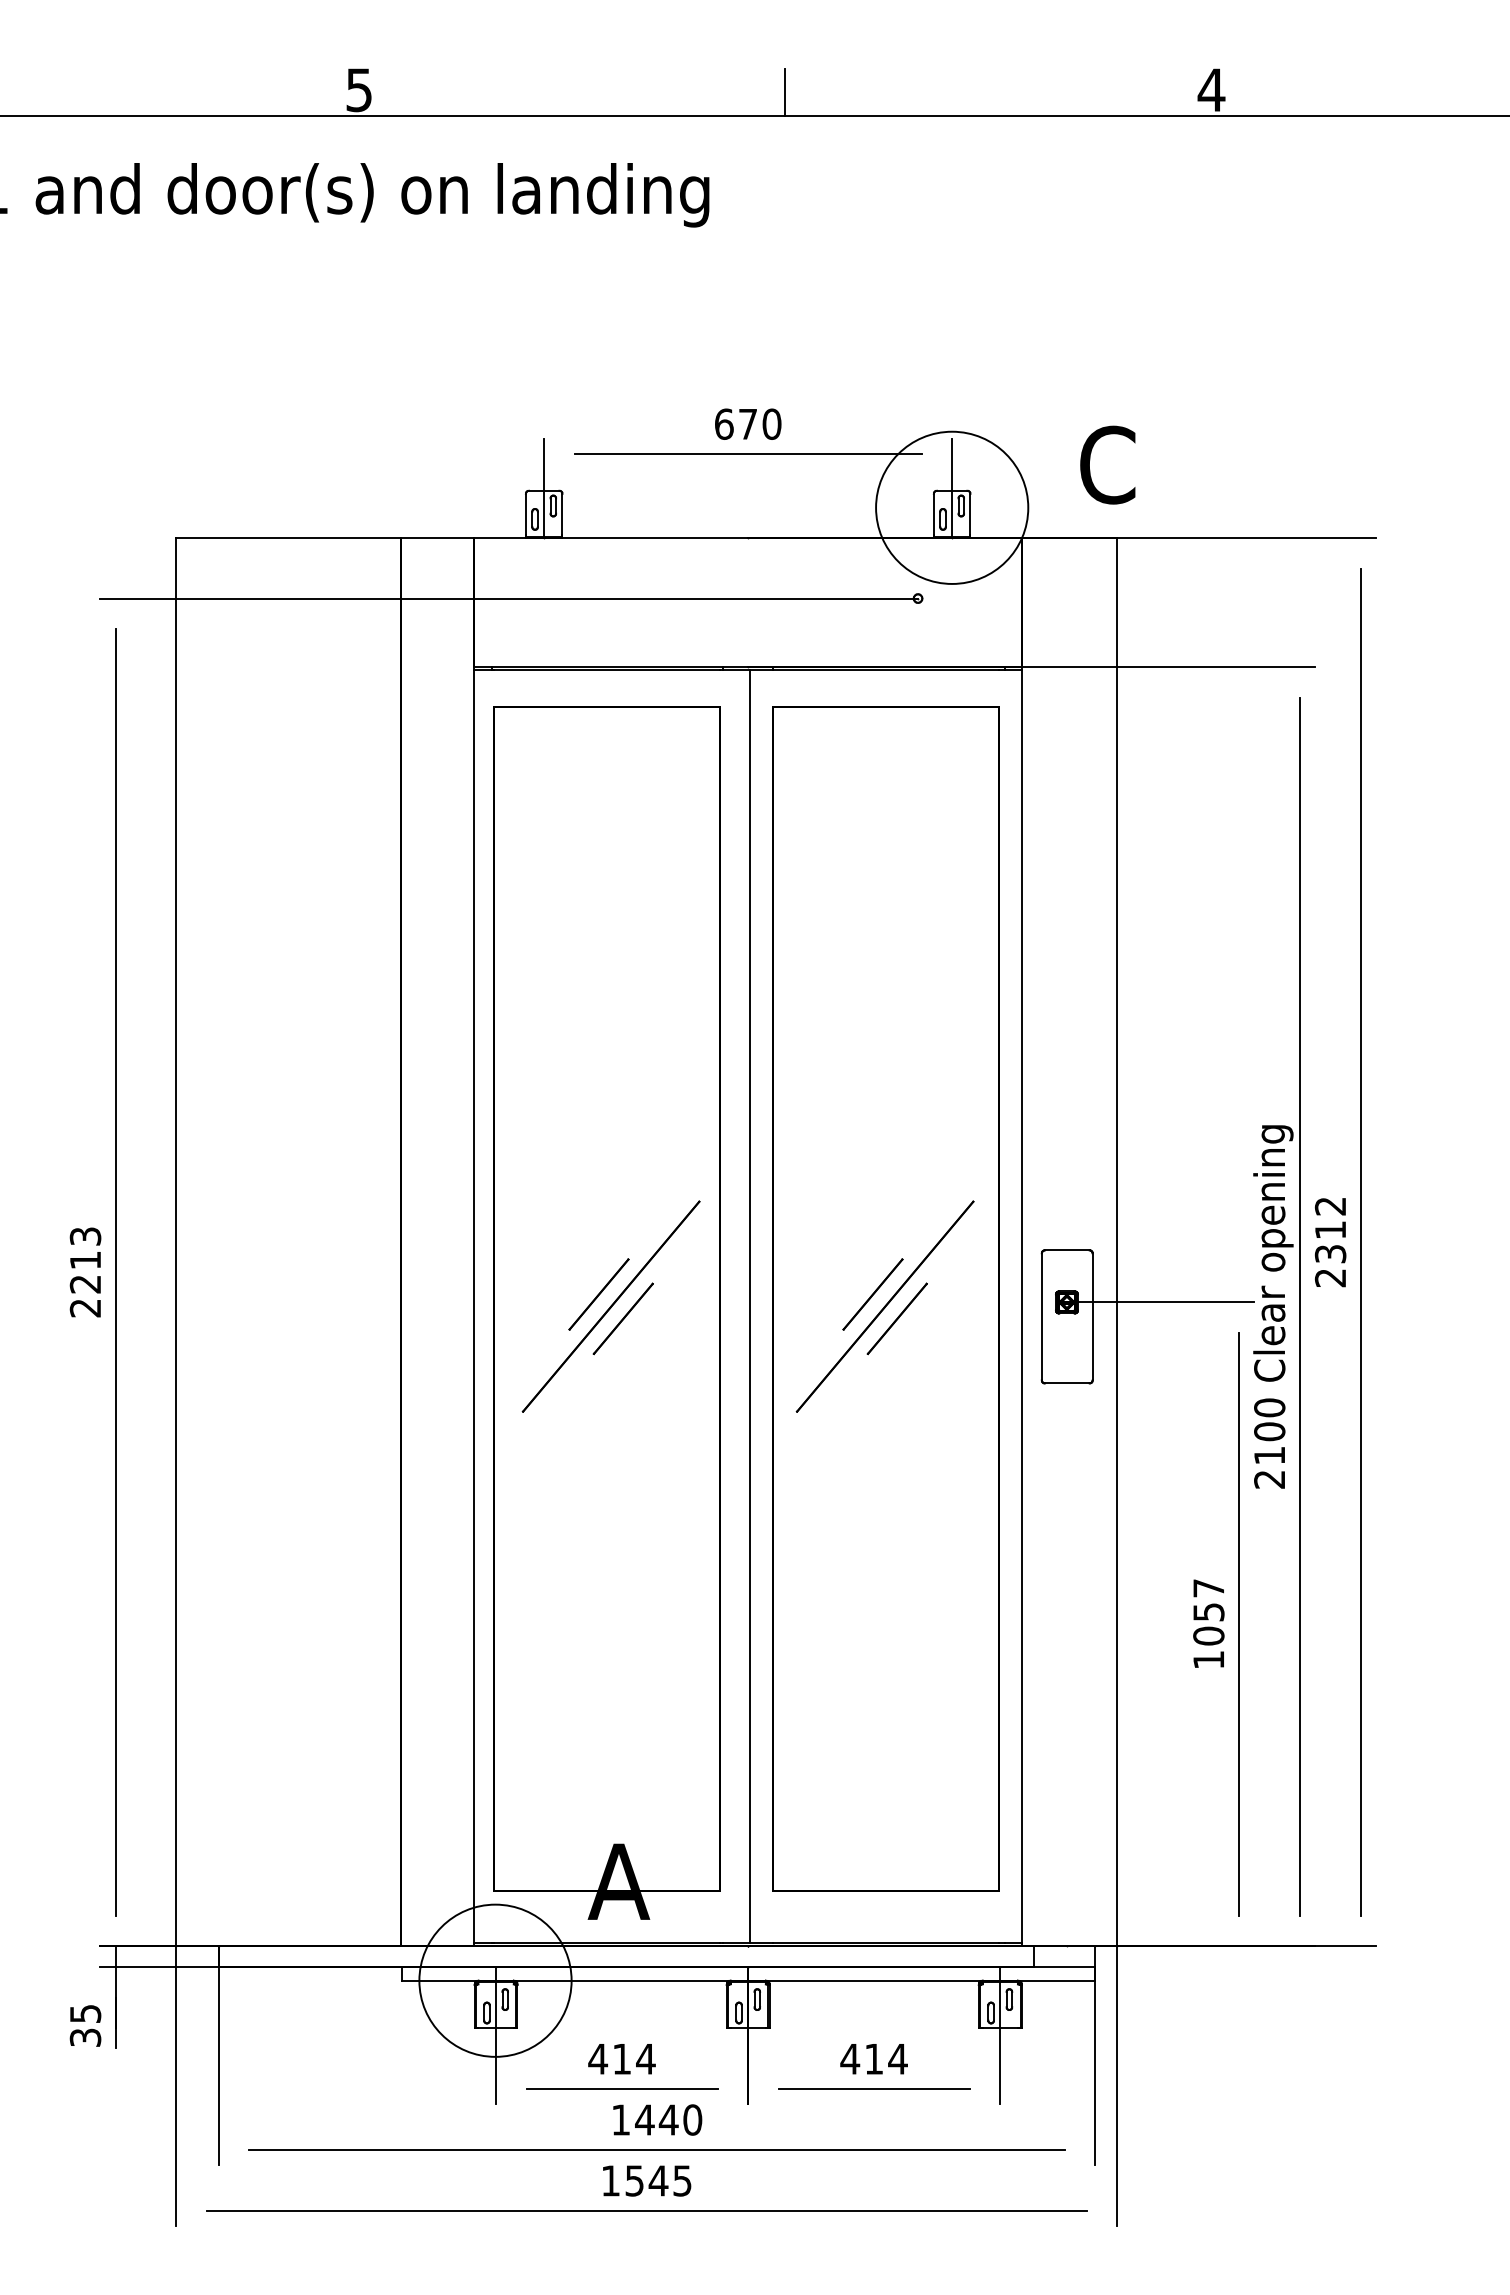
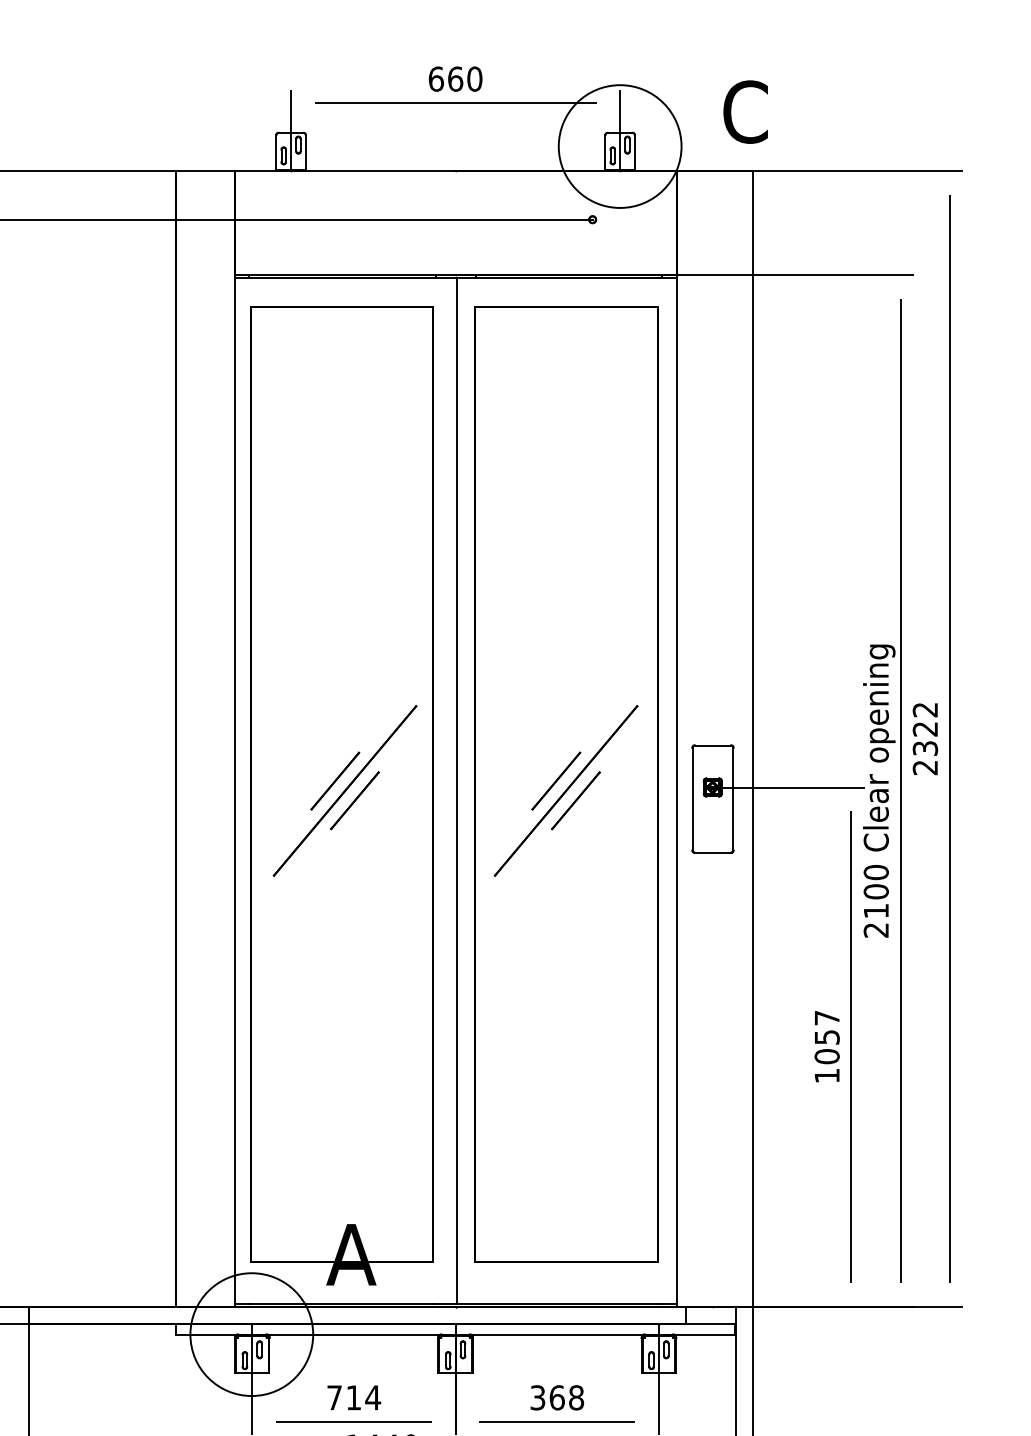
text: (747, 423) -> (455, 78), 670 -> 660
text: (1329, 1230) -> (924, 729), 2312 -> 2322
text: (873, 2058) -> (556, 1397), 414 -> 368
text: (598, 2059) -> (334, 1398), 414 -> 714

